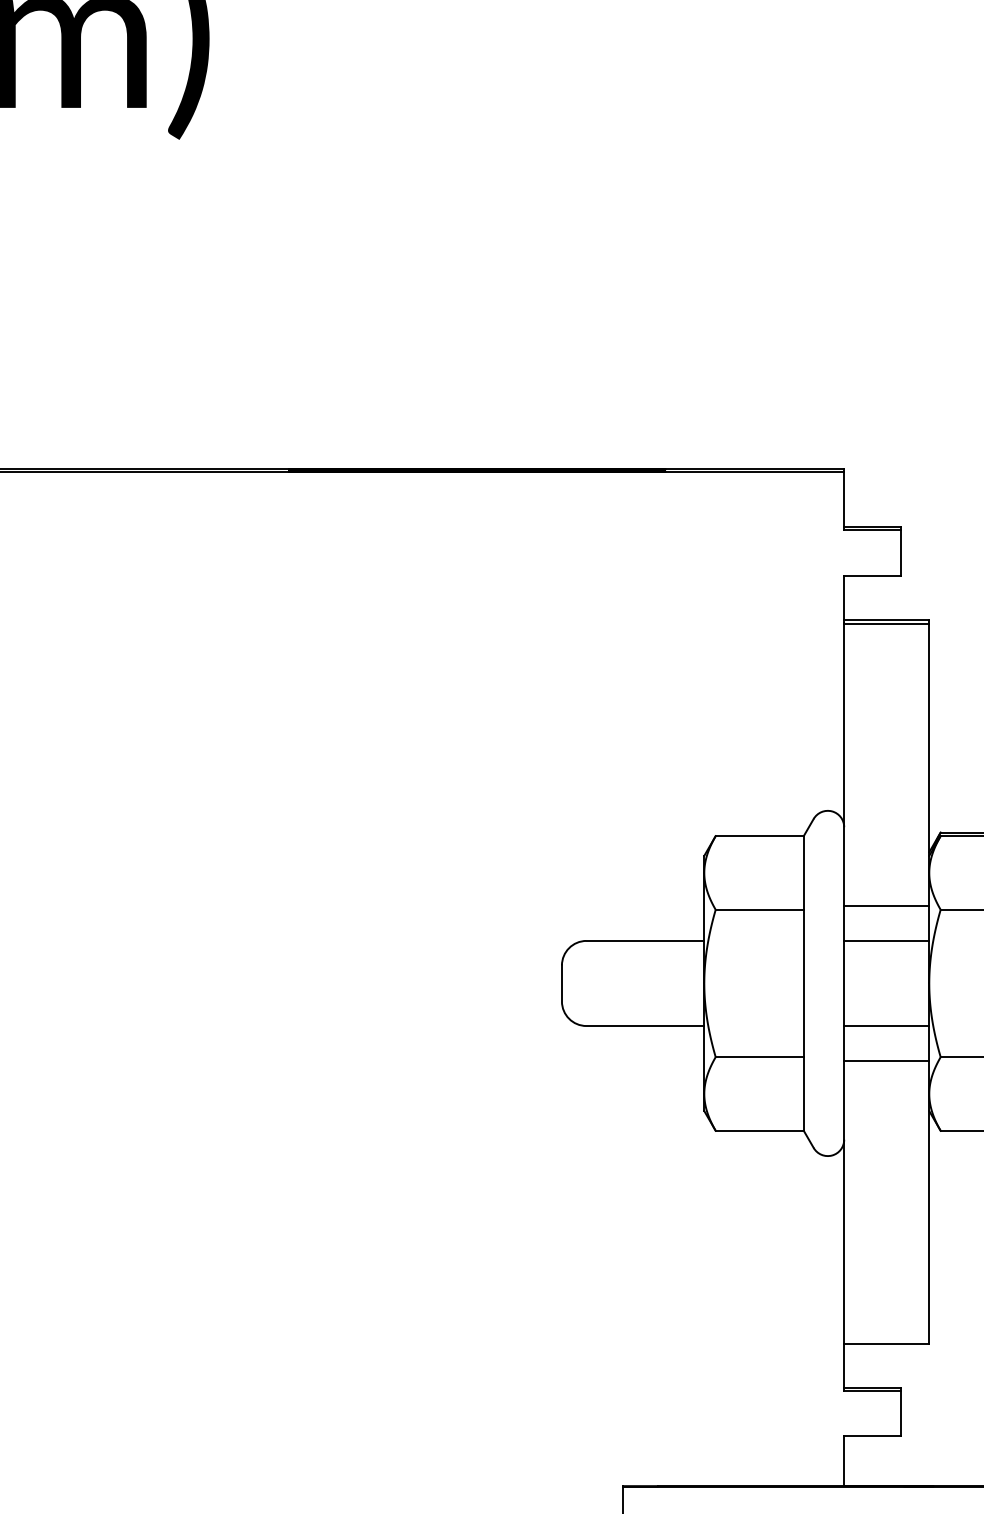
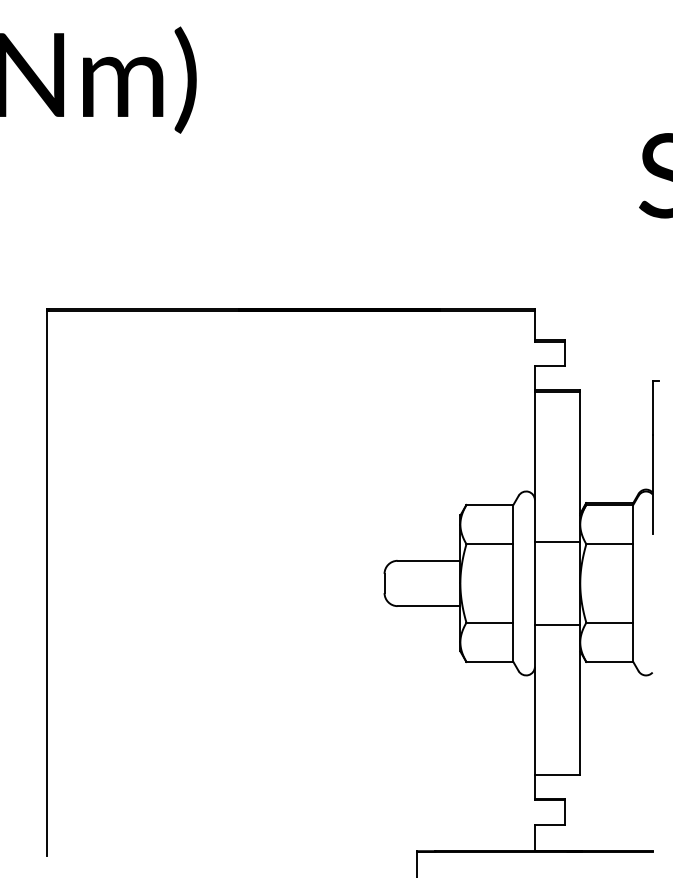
line: (886, 940) -> (557, 560), removed
line: (886, 1026) -> (557, 606), removed

